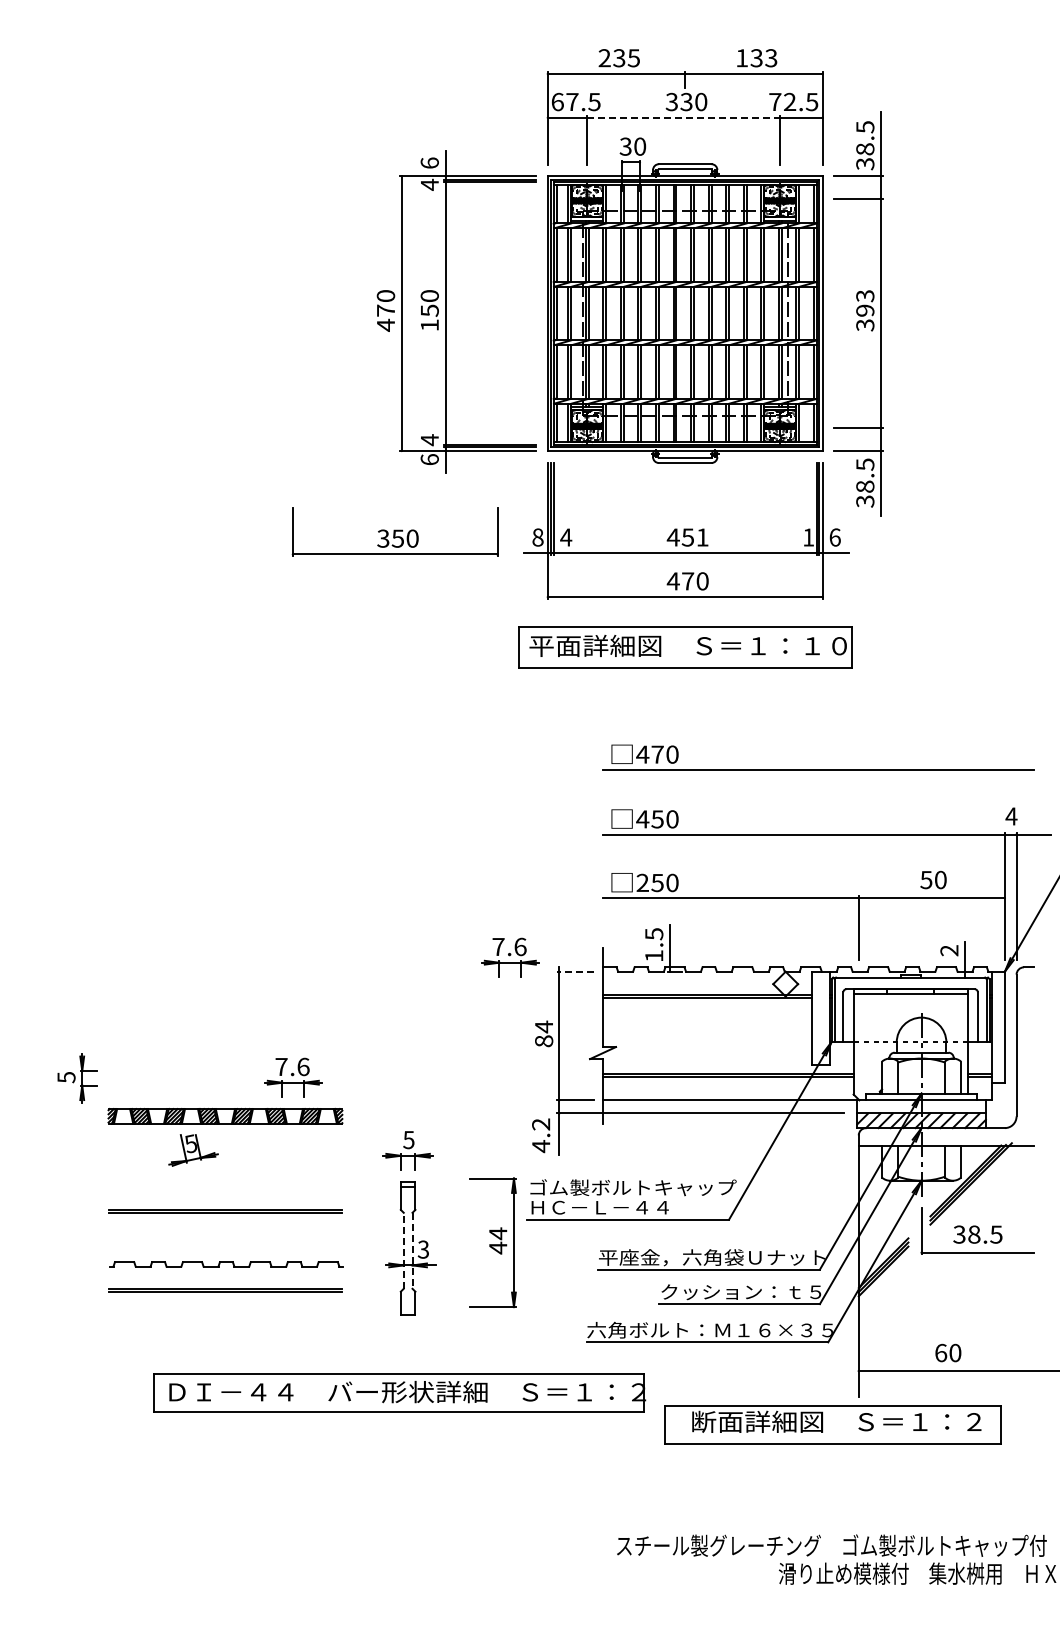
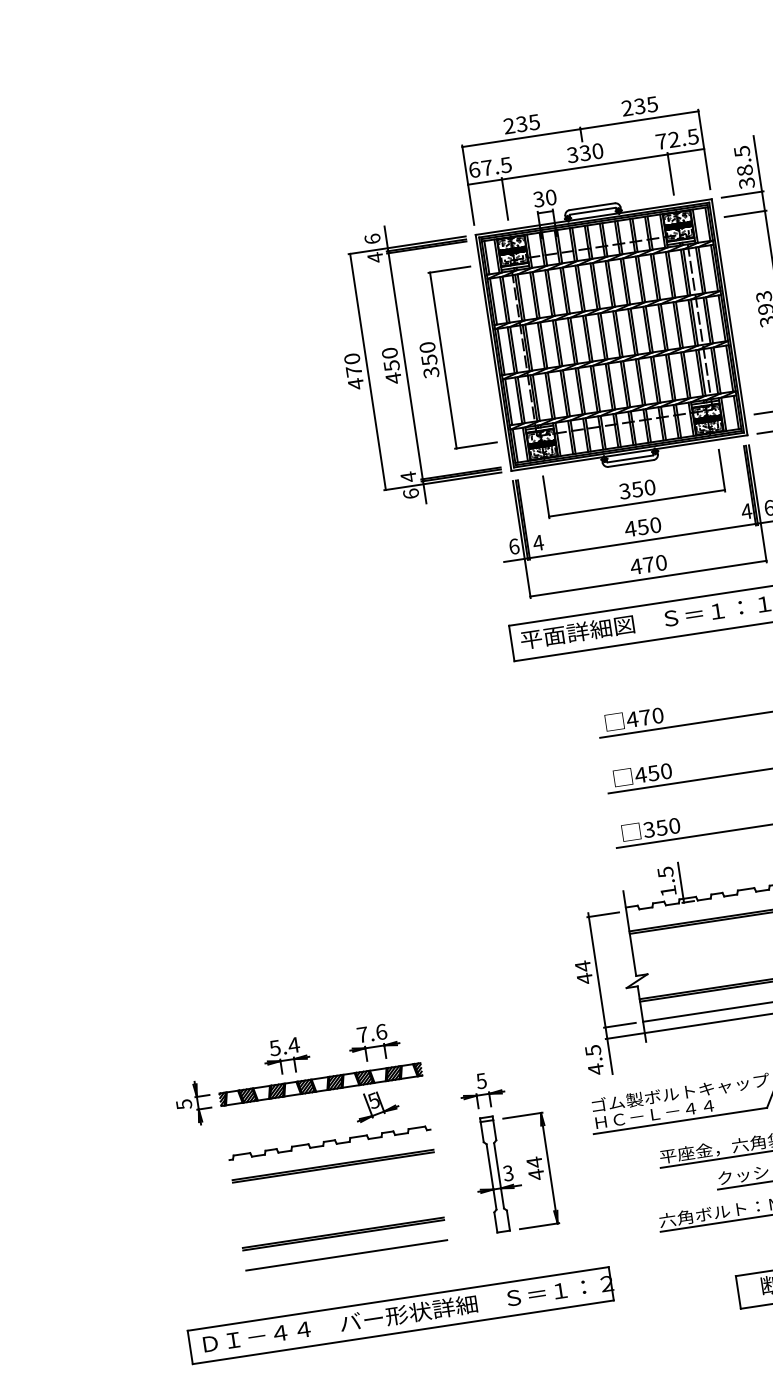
text: (756, 58) -> (639, 106), 133 -> 235
line: (684, 117) -> (585, 166), dashed -> solid
part: (489, 313) -> (443, 360), added
text: (429, 324) -> (393, 377), 150 -> 450
part: (394, 531) -> (633, 483), moved
text: (537, 537) -> (513, 546), 8 -> 6
text: (702, 537) -> (655, 525), 451 -> 450
text: (808, 537) -> (746, 511), 1 -> 4
text: (642, 883) -> (648, 830), 250 -> 350
part: (510, 957) -> (545, 911), removed
line: (575, 971) -> (602, 914), dashed -> solid
text: (544, 1041) -> (585, 978), 84 -> 44
part: (191, 1077) -> (286, 1055), added
part: (77, 1078) -> (193, 1103), moved
text: (541, 1124) -> (593, 1050), 4.2 -> 4.5
part: (193, 1150) -> (376, 1106), moved
part: (492, 1242) -> (530, 1170), moved
line: (403, 1250) -> (491, 1176), dashed -> solid
line: (412, 1250) -> (499, 1175), dashed -> solid
part: (226, 1264) -> (329, 1143), moved
line: (225, 1314) -> (346, 1254), added
part: (399, 1392) -> (401, 1315), moved

